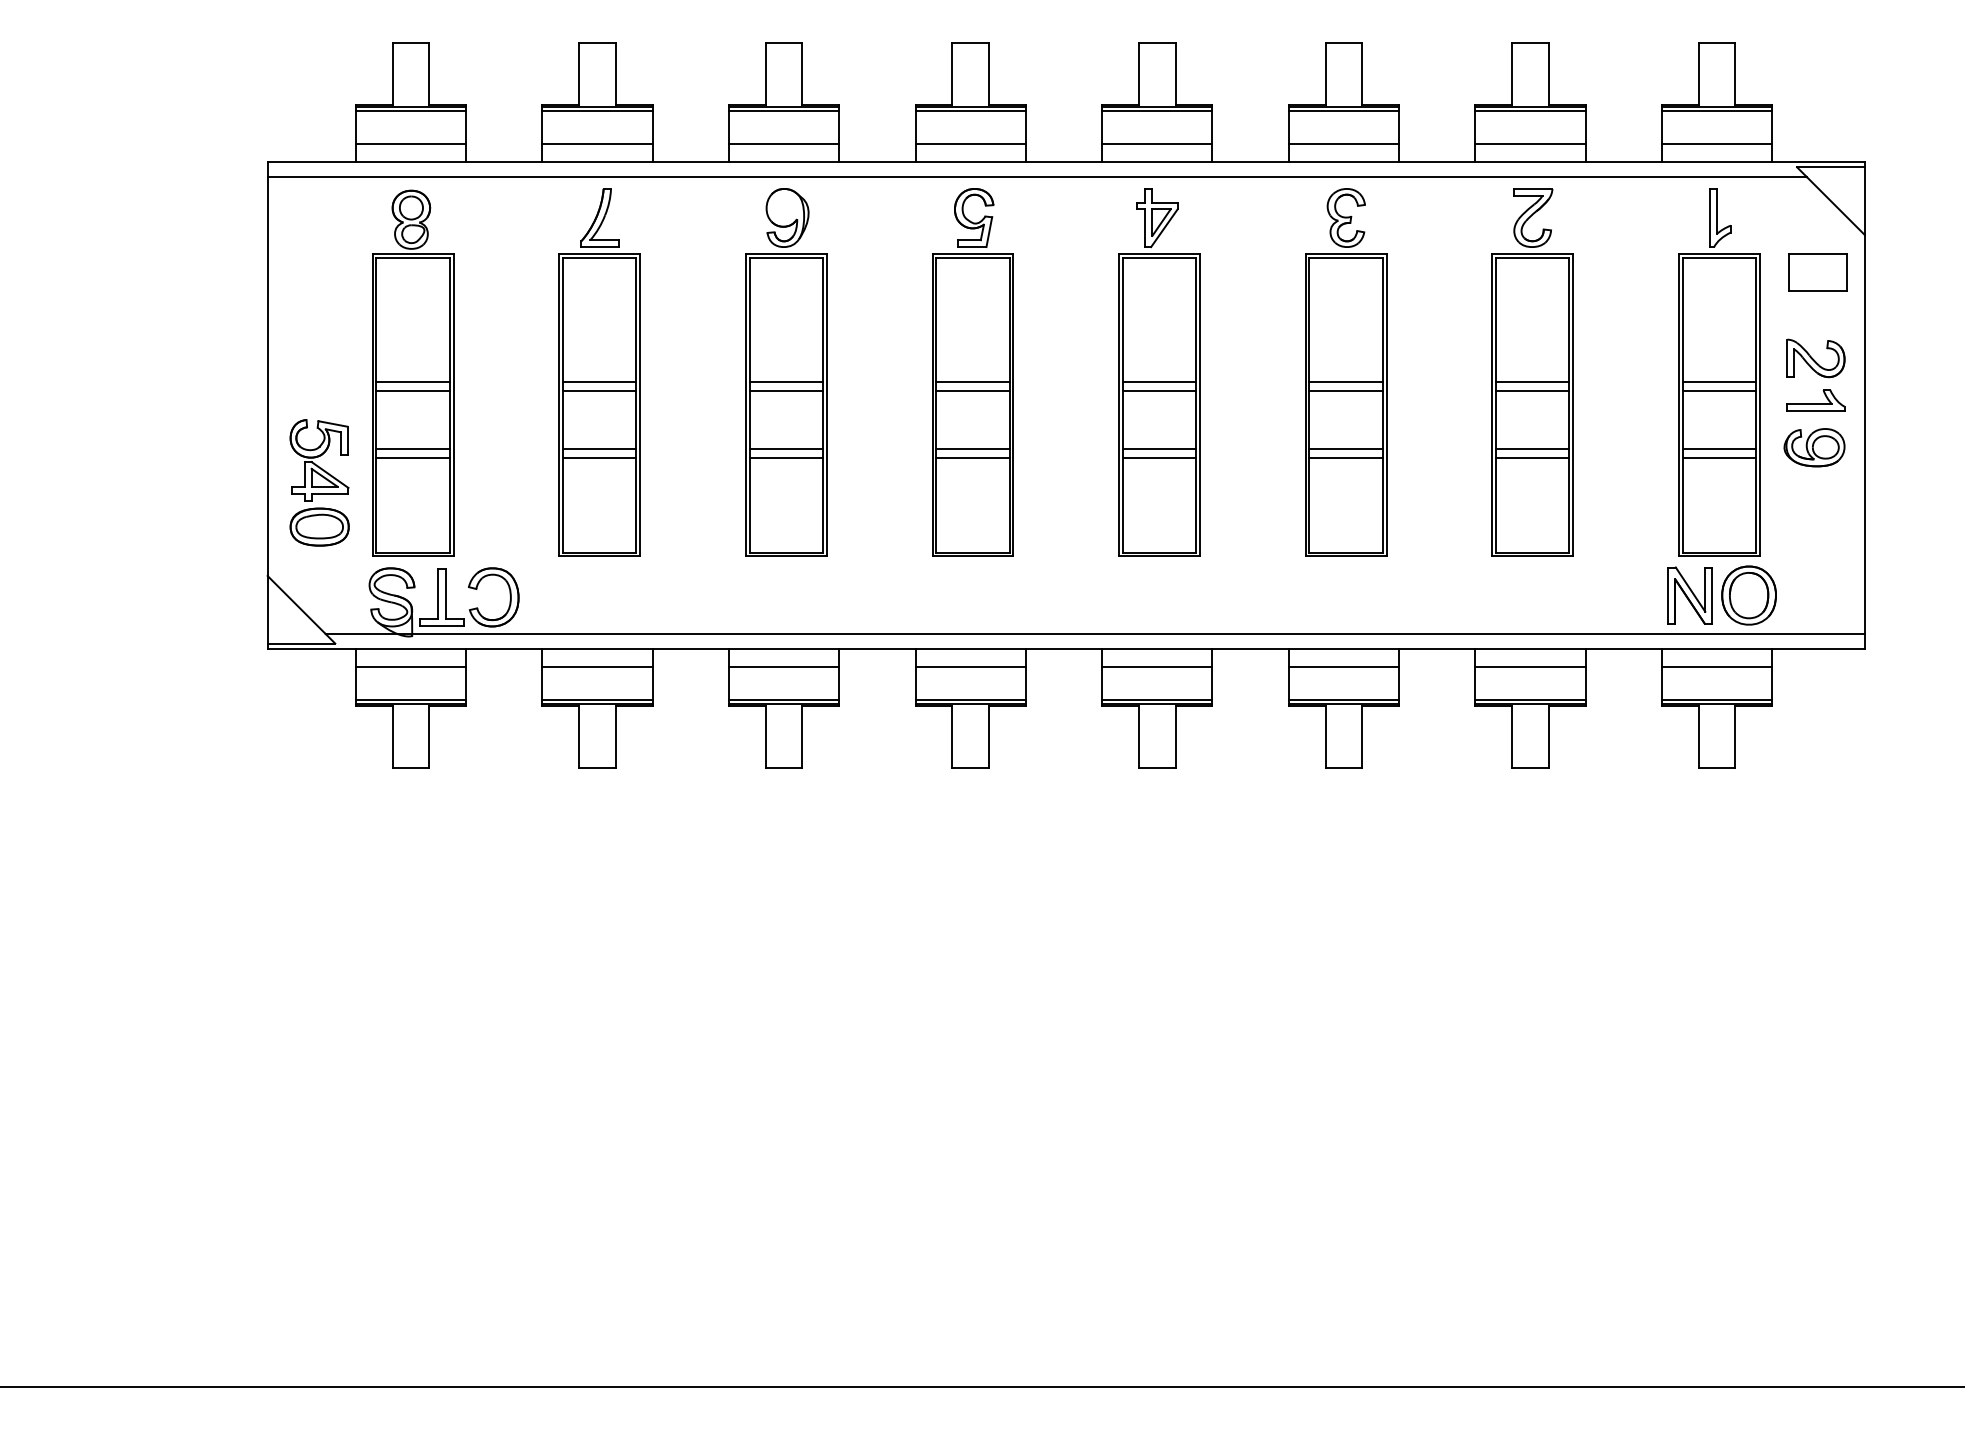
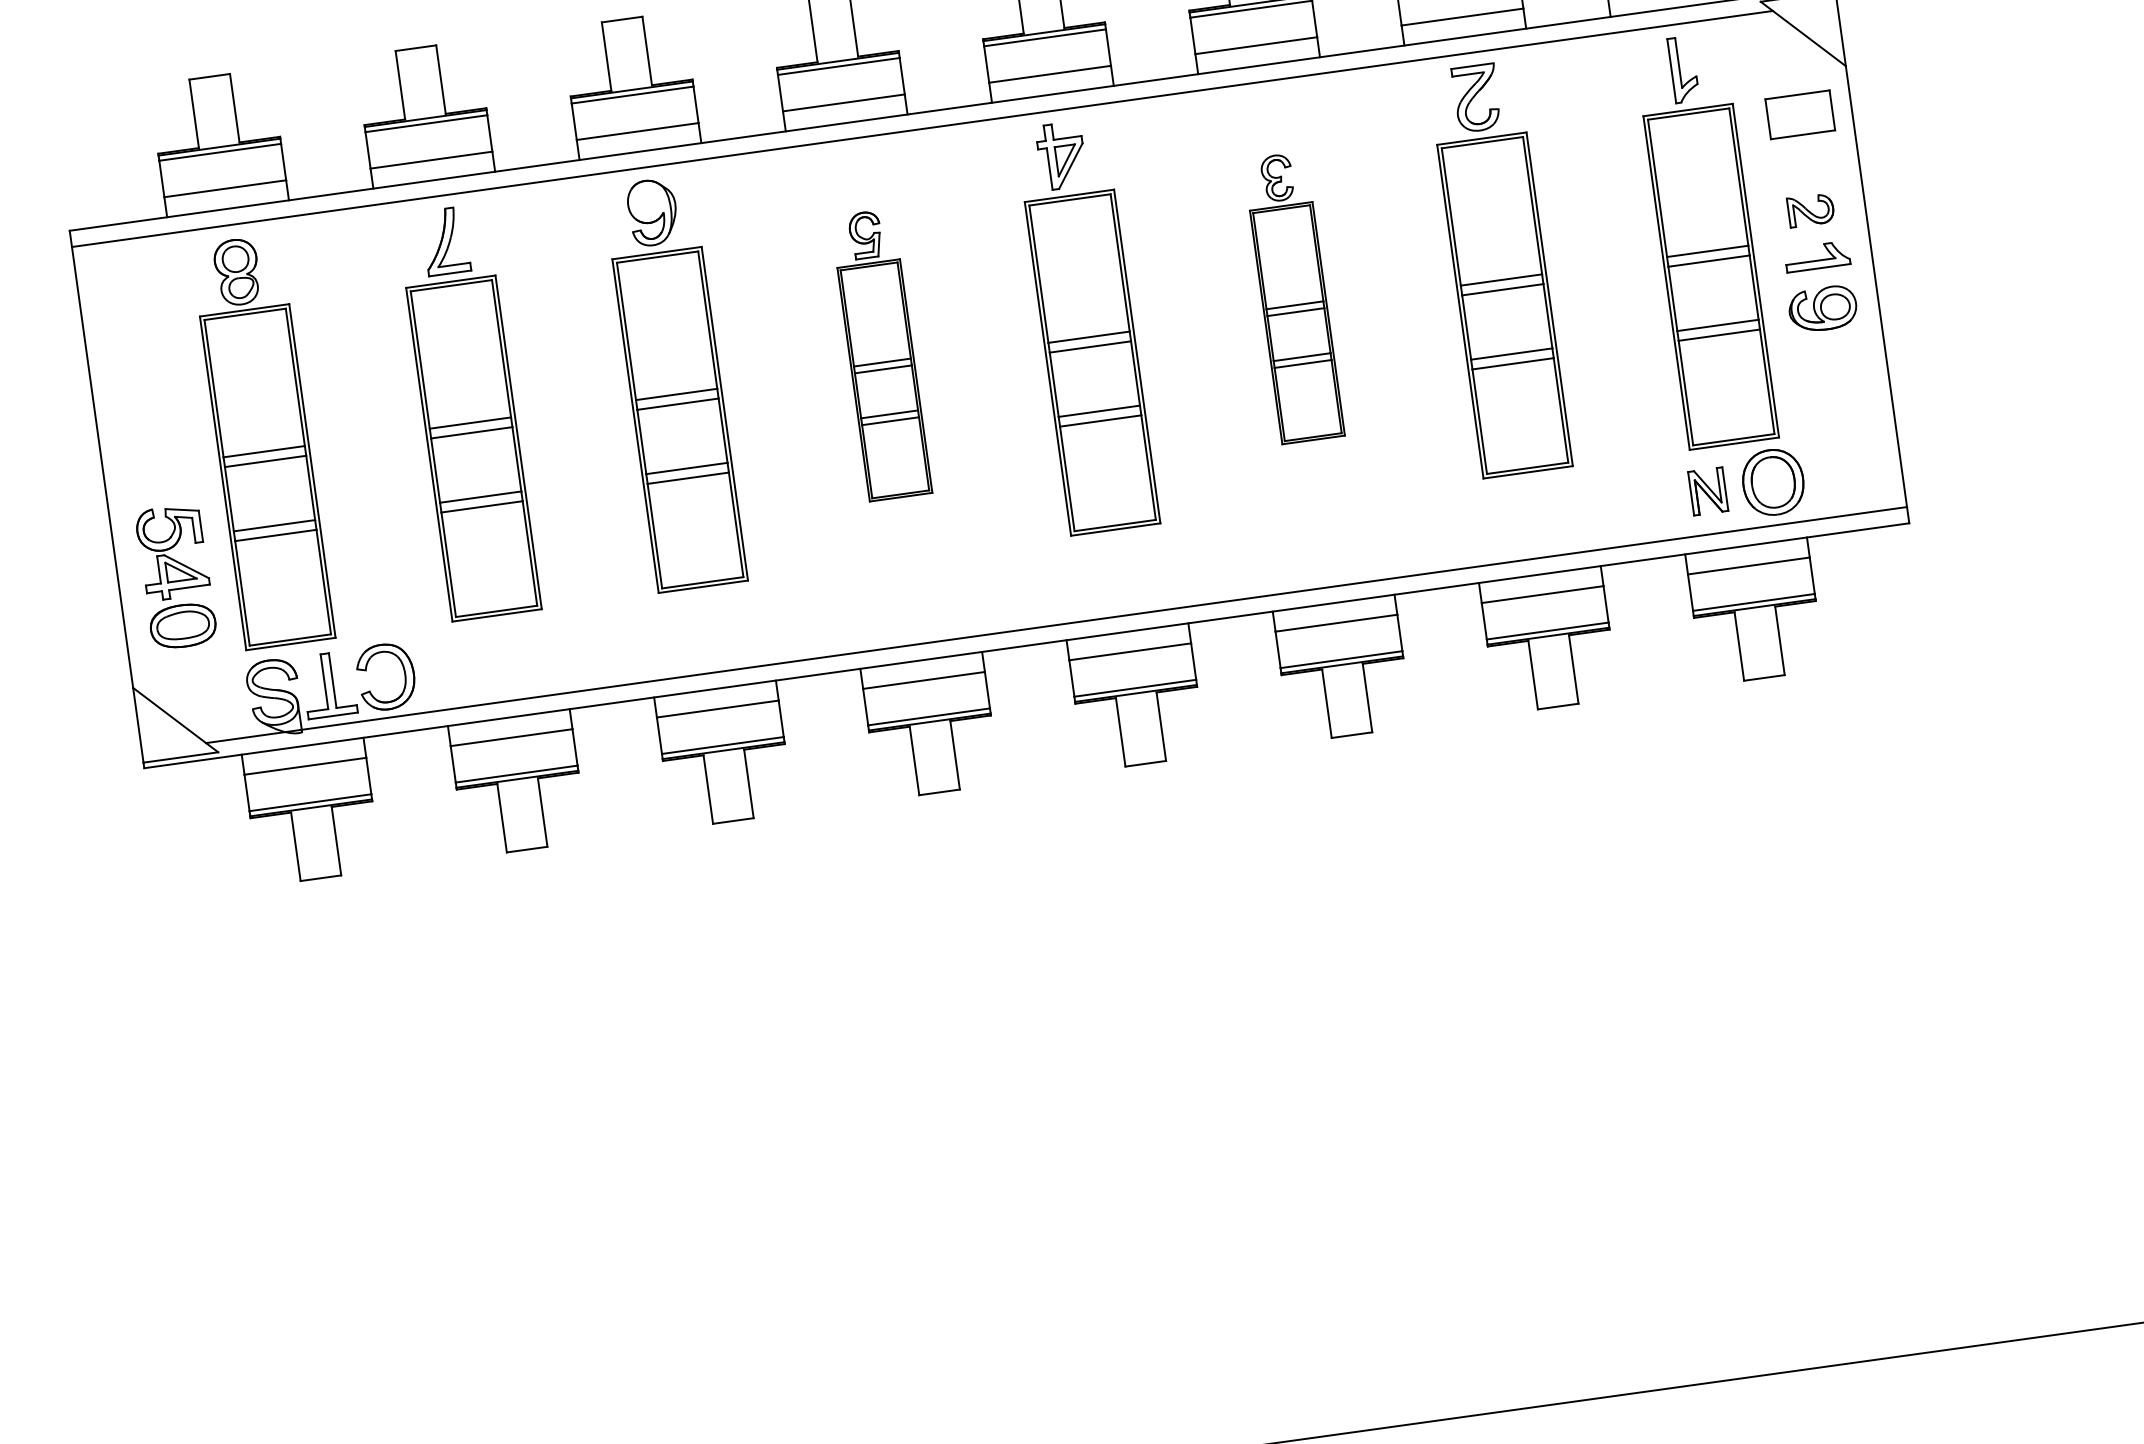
part: (1815, 358) -> (1810, 210), size x0.7
part: (972, 372) -> (880, 354), size x0.7
part: (1346, 372) -> (1294, 297), size x0.7
part: (1689, 595) -> (1707, 491), size x0.7

